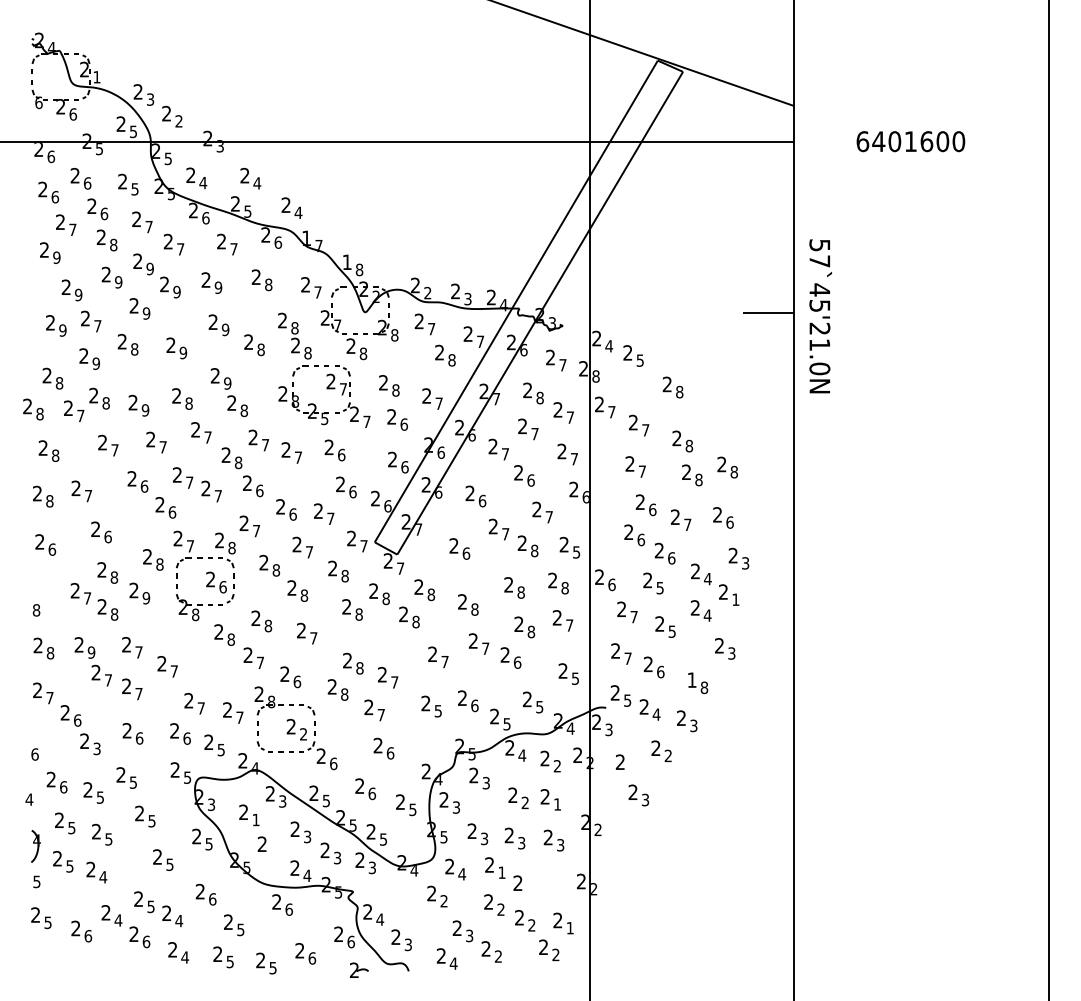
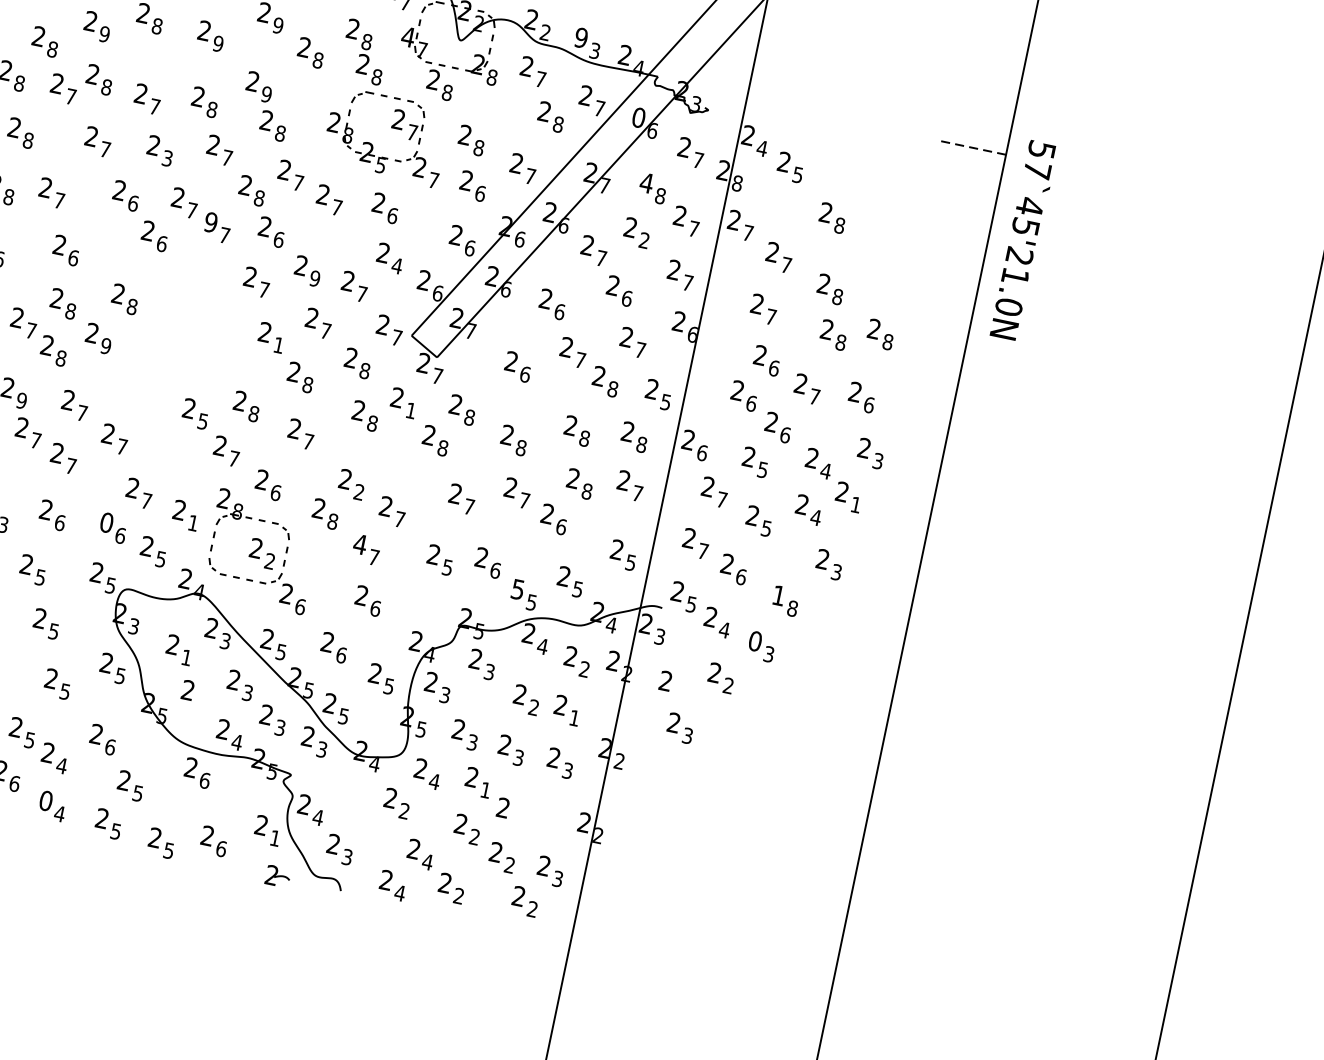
text: (455, 291) -> (581, 37), 2 -> 9
line: (767, 312) -> (972, 147), solid -> dashed
text: (820, 316) -> (1023, 240), moved
text: (325, 317) -> (408, 36), 2 -> 4
text: (511, 342) -> (638, 117), 2 -> 0
text: (527, 390) -> (646, 183), 2 -> 4
text: (145, 410) -> (154, 107), 9 -> 7
text: (534, 433) -> (643, 239), 7 -> 2
text: (162, 447) -> (166, 158), 7 -> 3
text: (205, 488) -> (210, 222), 2 -> 9
text: (352, 491) -> (396, 265), 6 -> 4
text: (292, 514) -> (314, 278), 6 -> 9
text: (276, 570) -> (279, 345), 8 -> 1
part: (204, 575) -> (186, 332), removed
text: (385, 598) -> (410, 410), 8 -> 1
text: (230, 639) -> (202, 421), 8 -> 5
text: (359, 668) -> (358, 492), 8 -> 2
text: (368, 707) -> (359, 544), 2 -> 4
text: (494, 716) -> (517, 589), 2 -> 5
text: (239, 717) -> (192, 522), 7 -> 1
text: (681, 718) -> (755, 641), 2 -> 0
text: (174, 730) -> (106, 522), 2 -> 0
text: (569, 927) -> (557, 877), 1 -> 3
text: (469, 935) -> (427, 861), 3 -> 4
text: (350, 941) -> (274, 837), 6 -> 1
text: (172, 949) -> (45, 800), 2 -> 0

